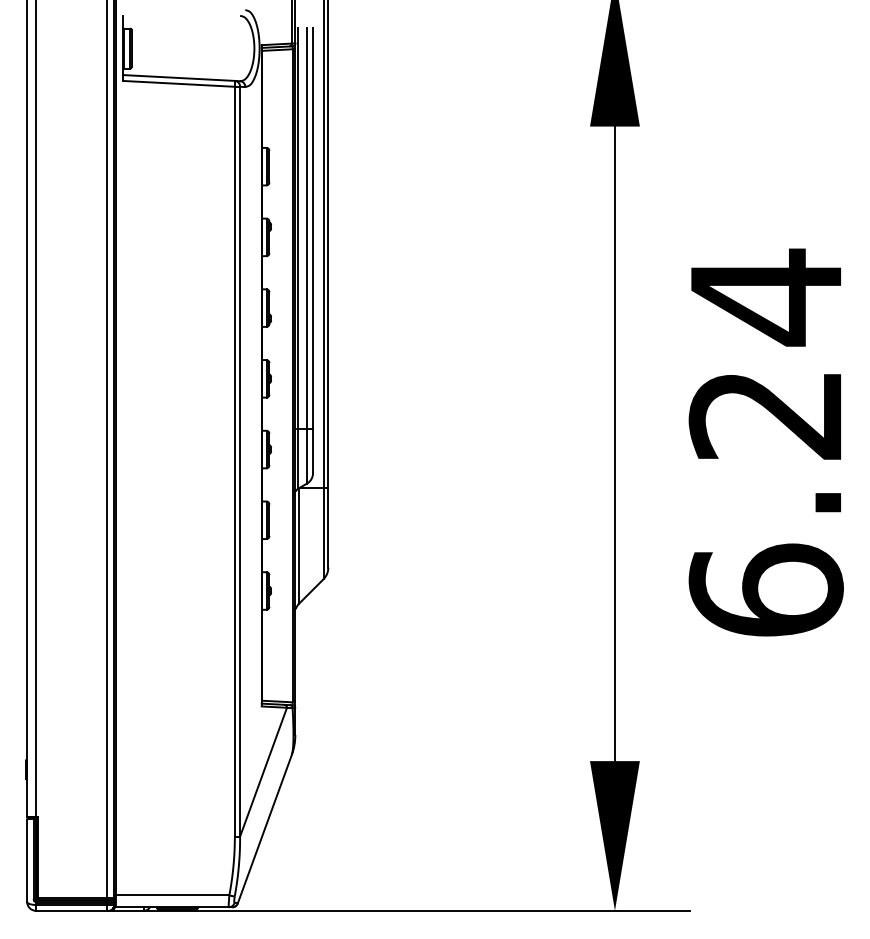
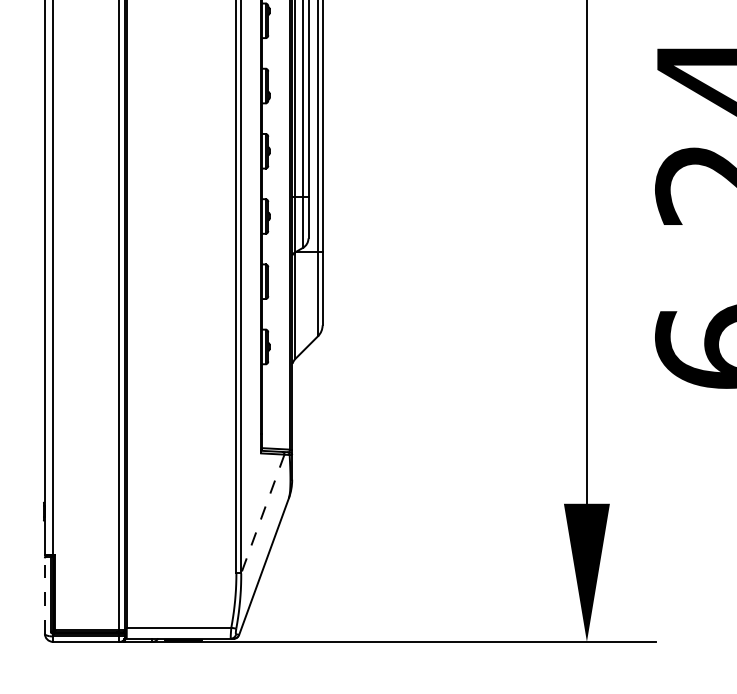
line: (263, 772) -> (262, 514), solid -> dashed
line: (27, 861) -> (45, 596), solid -> dashed

